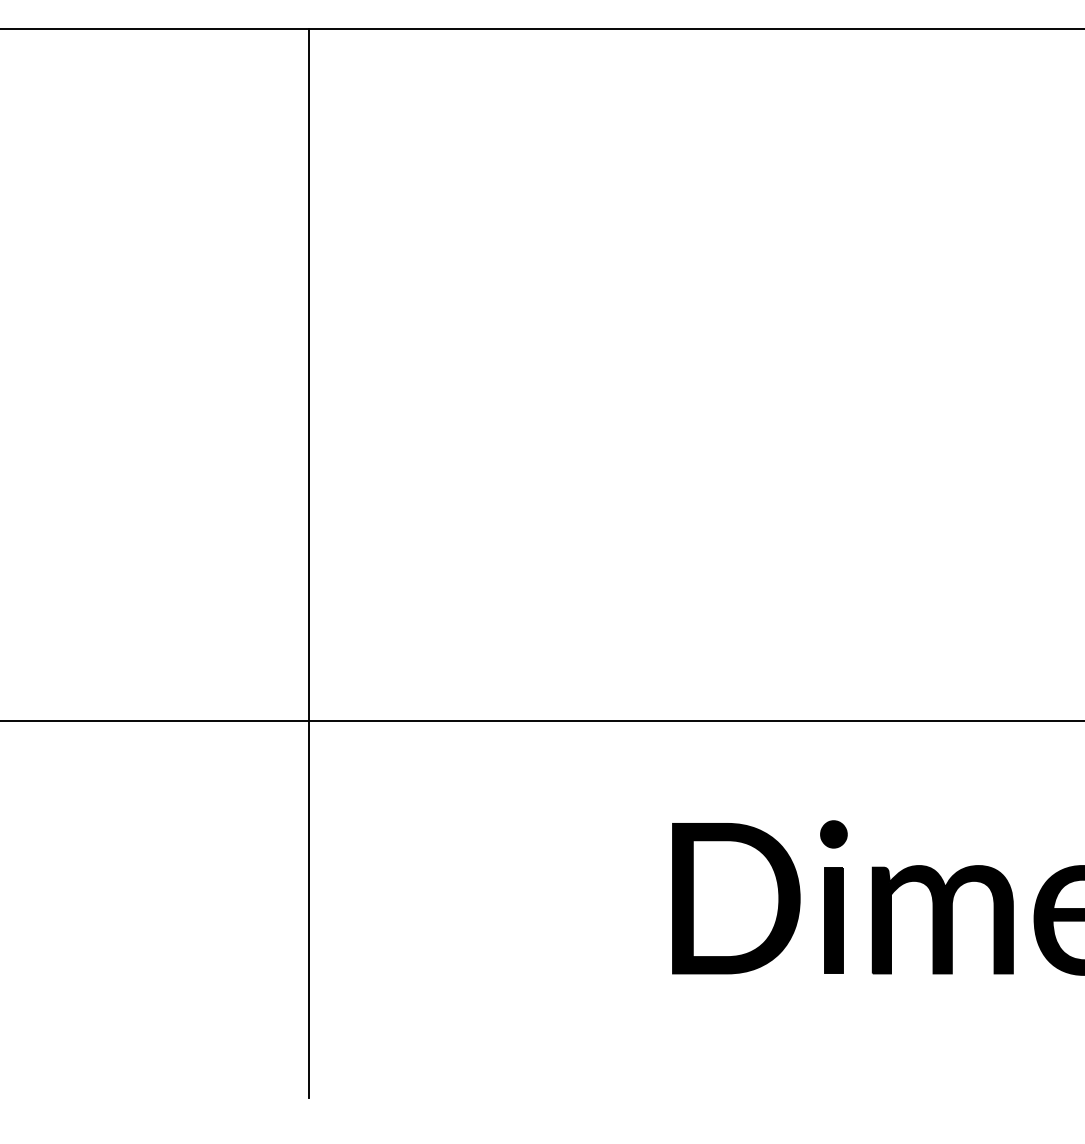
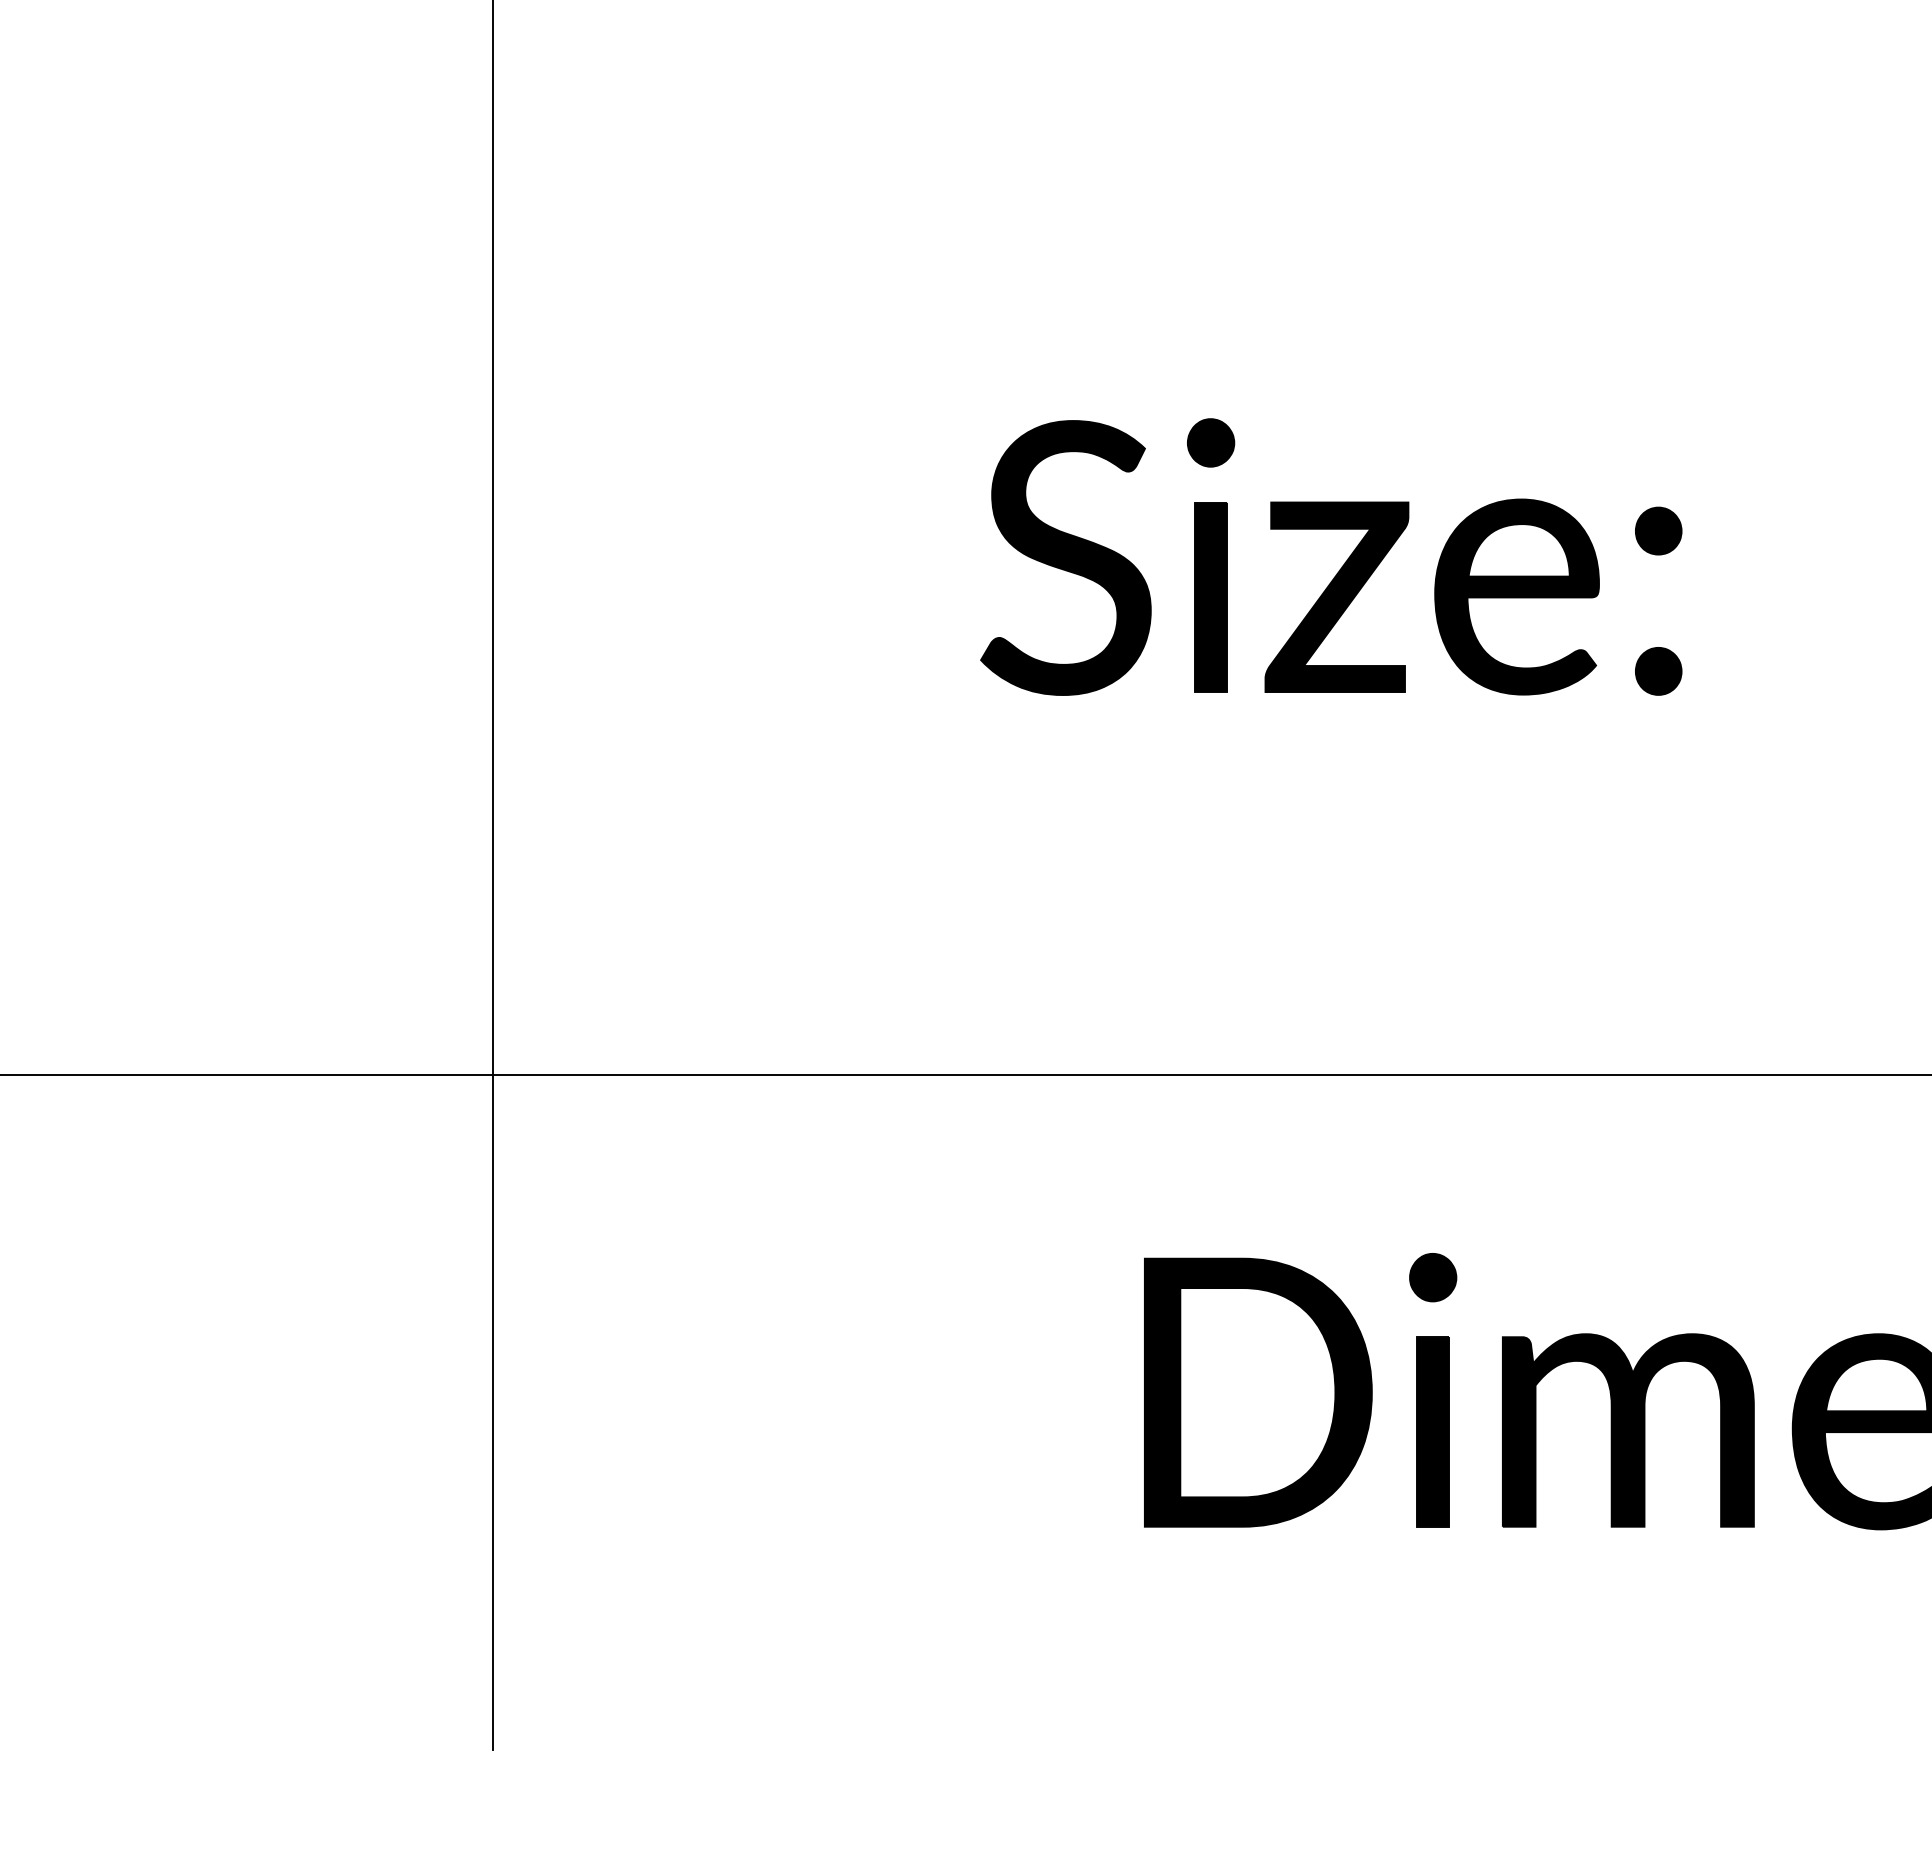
part: (782, 437) -> (1341, 566), added

